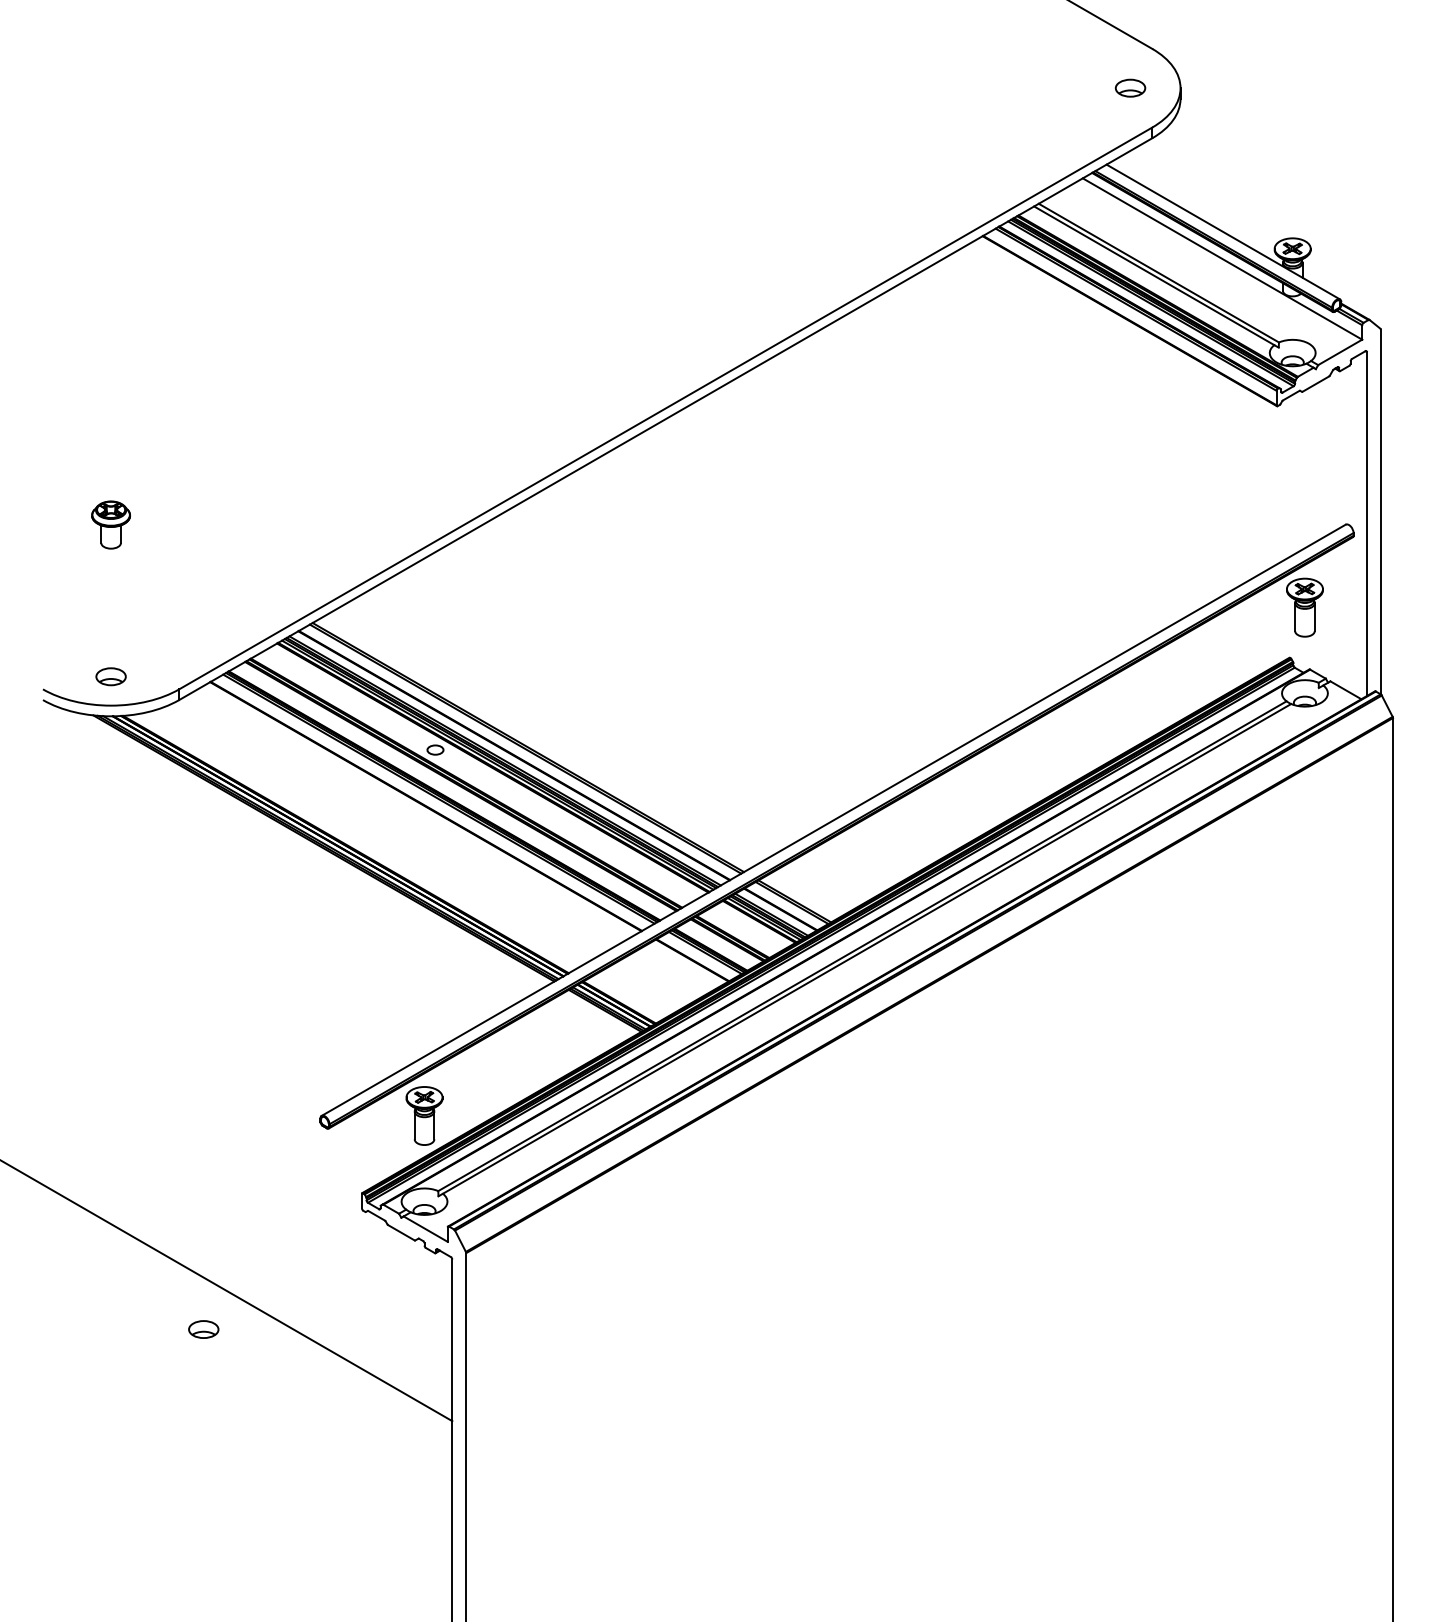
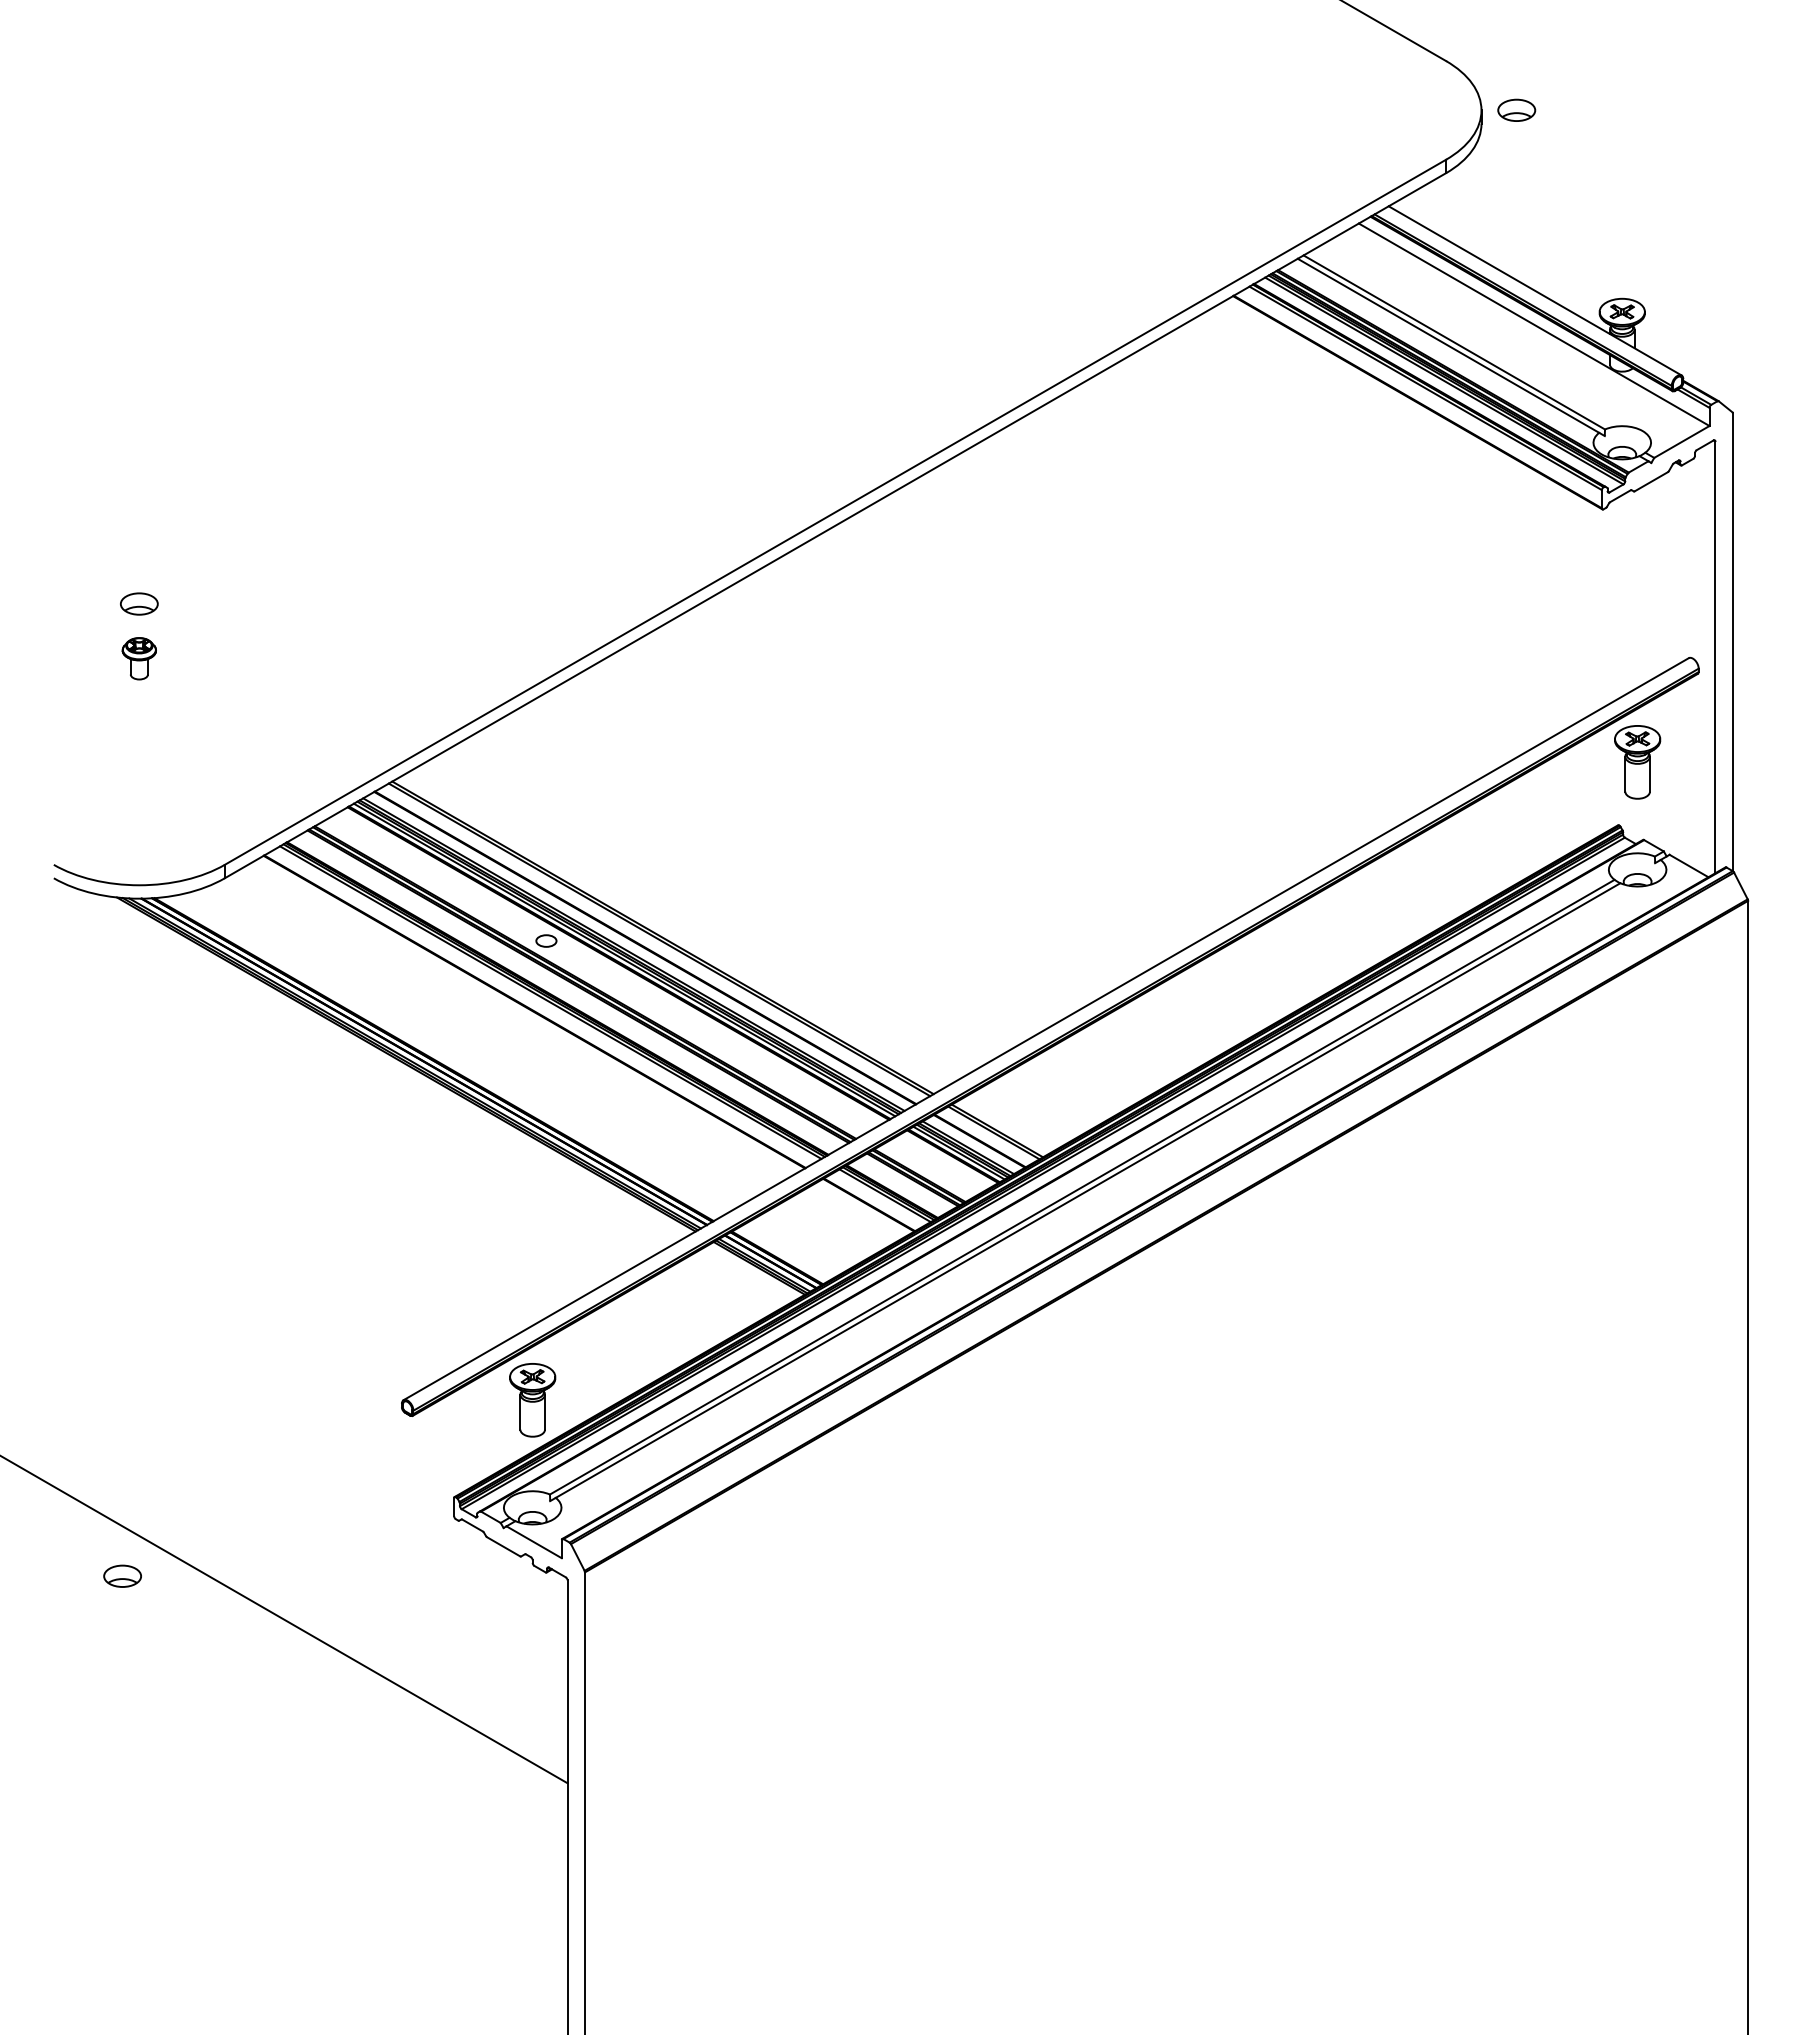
part: (1130, 87) -> (1516, 109), moved
part: (111, 524) -> (139, 658), size x0.7
part: (111, 676) -> (139, 603), moved
part: (203, 1328) -> (122, 1575), moved

